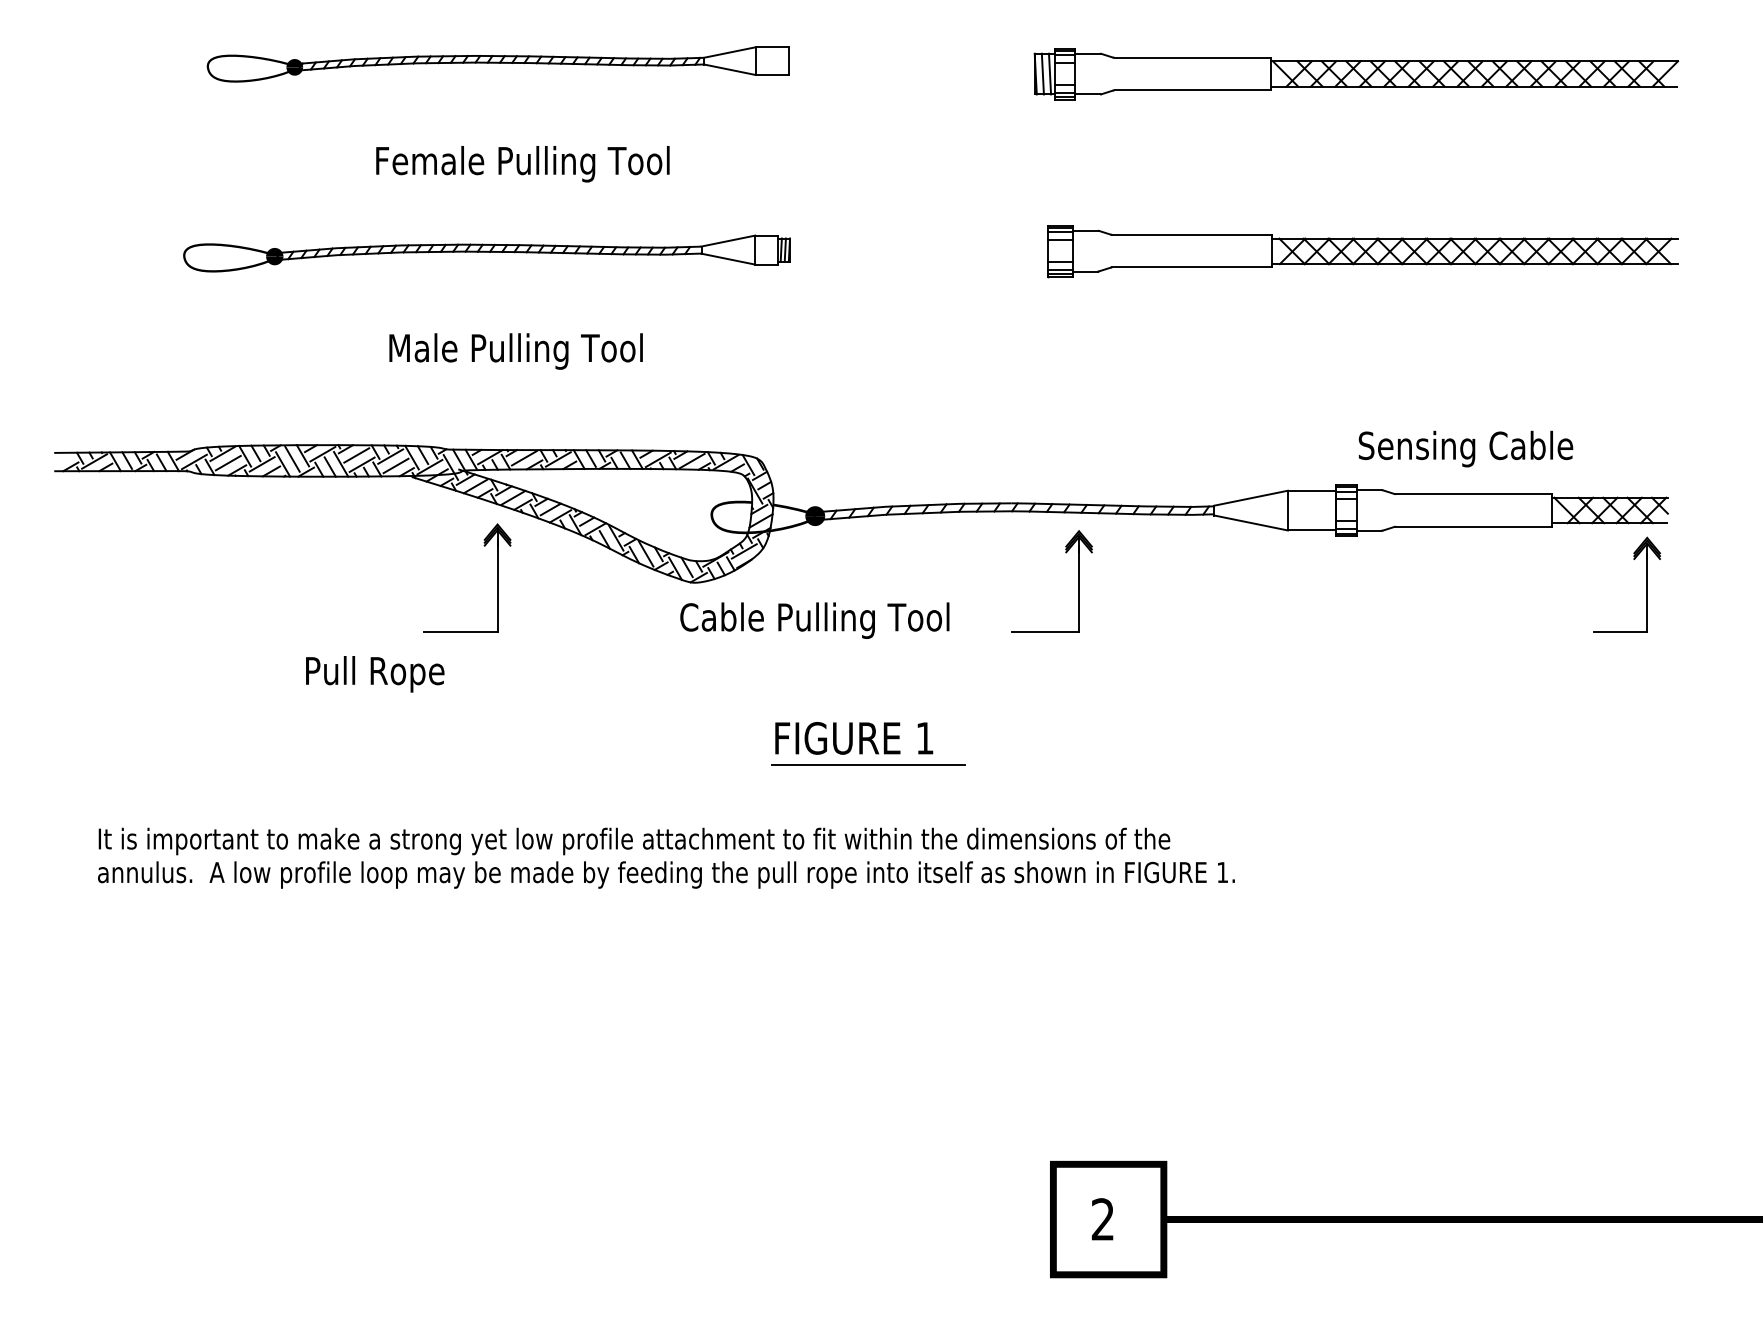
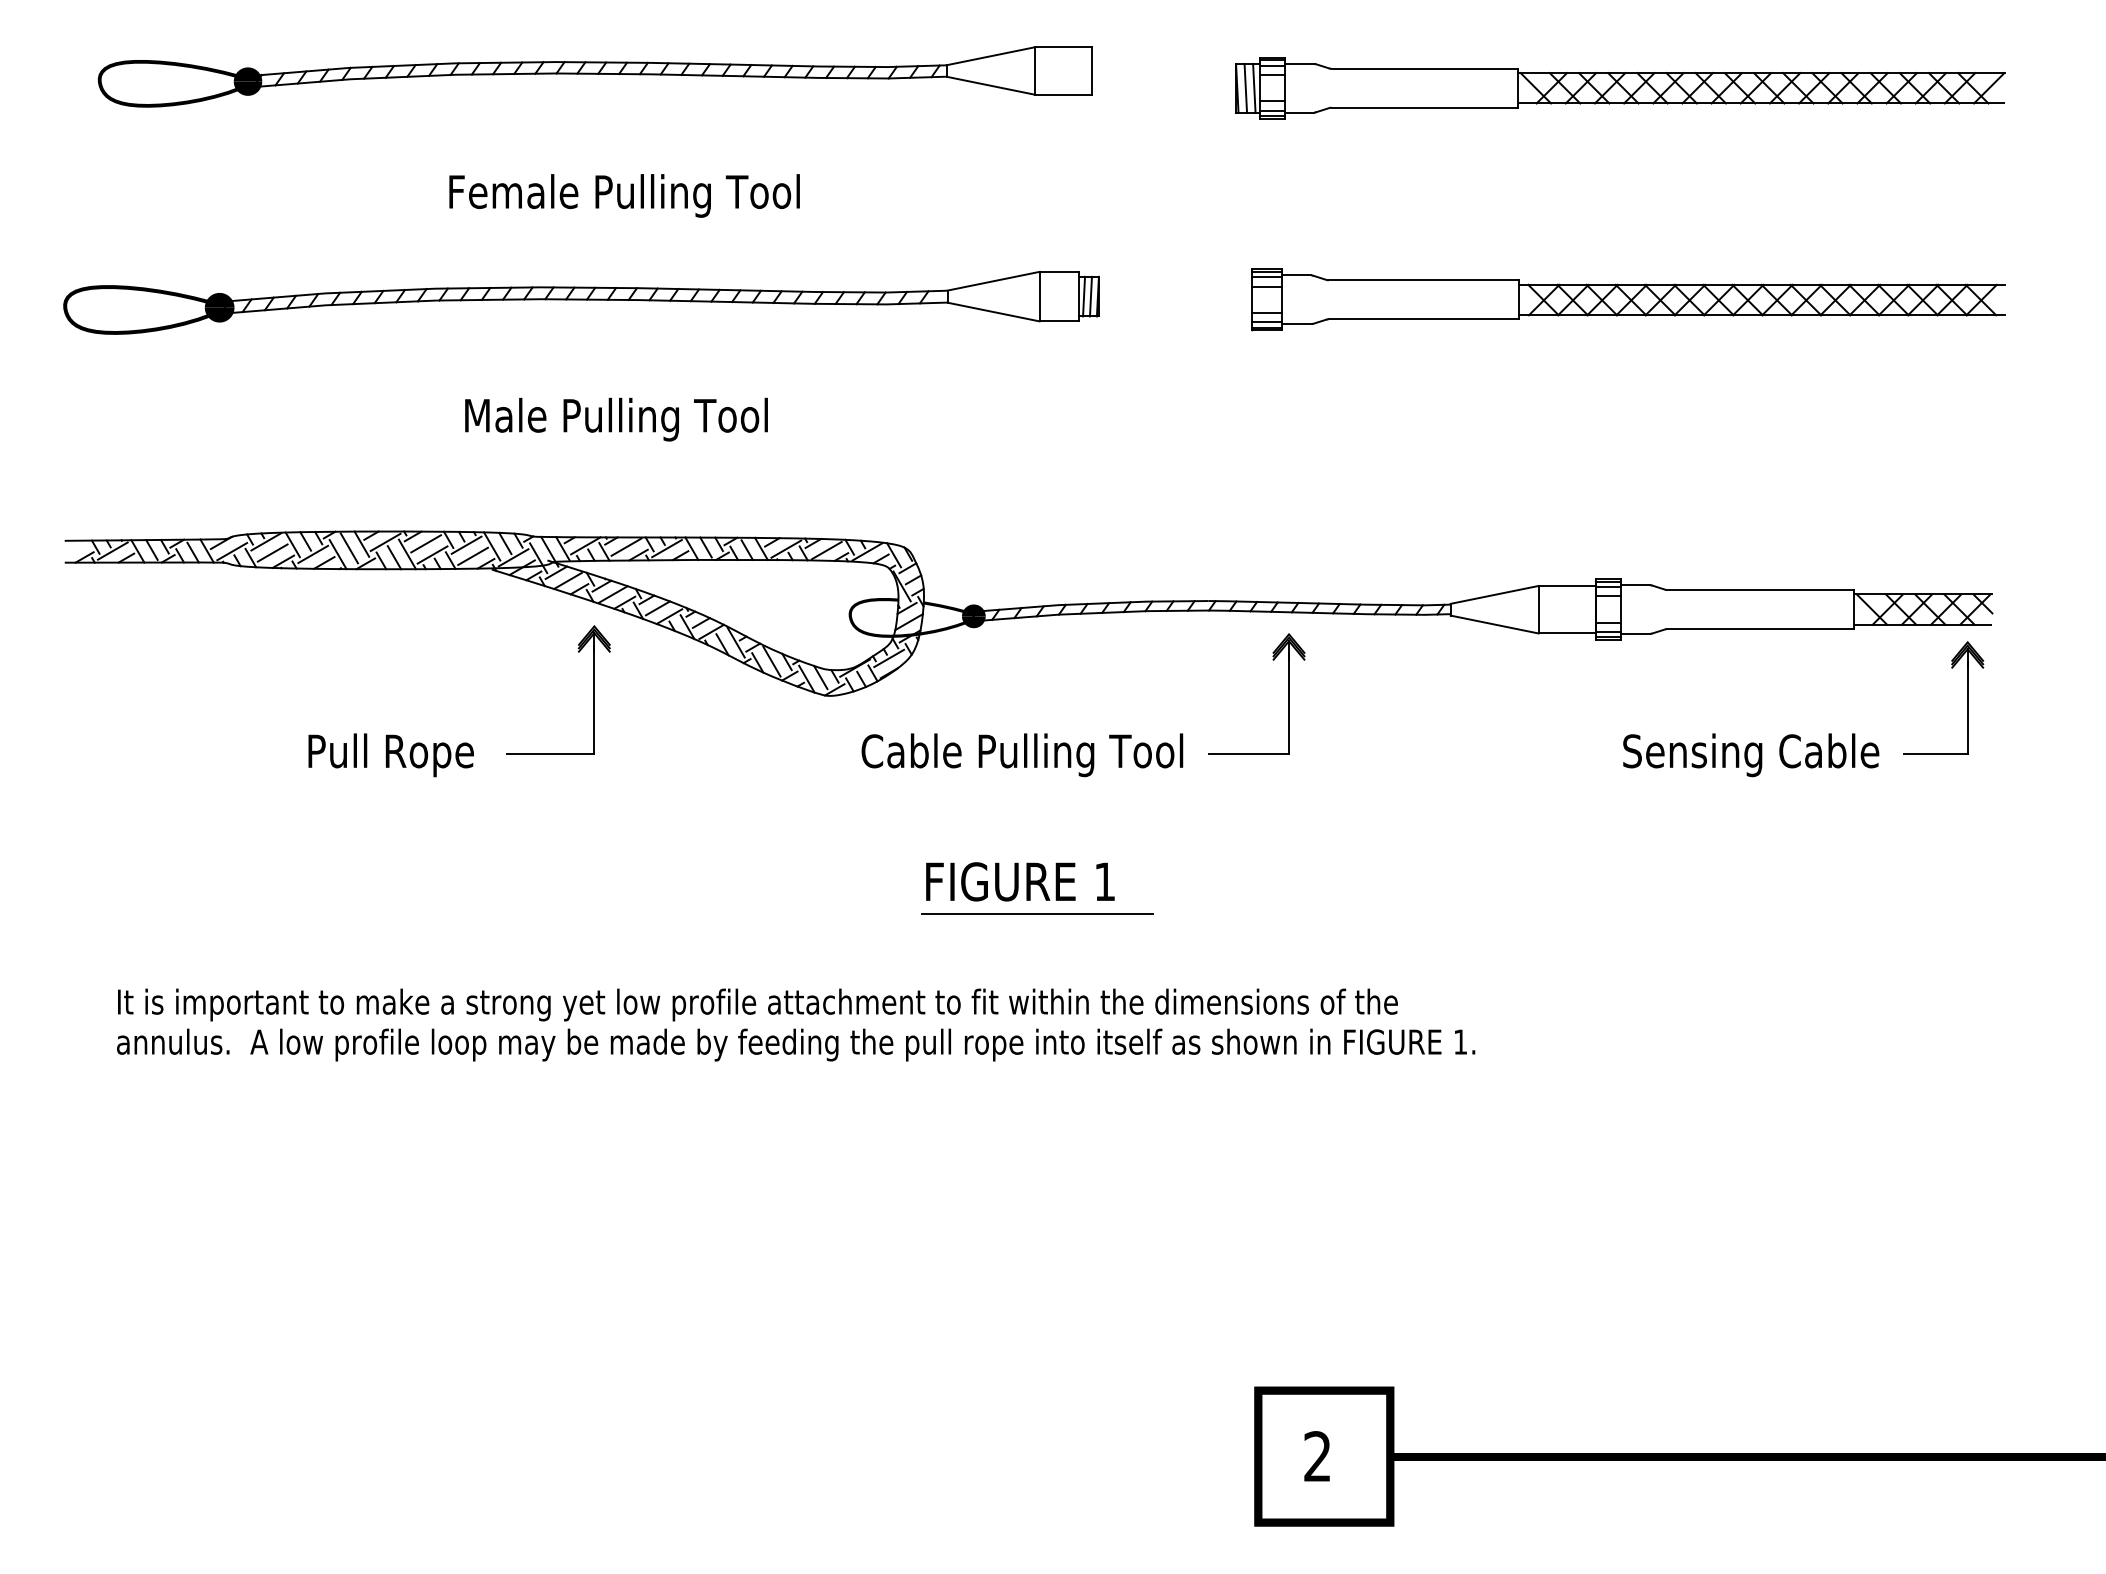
part: (497, 64) -> (594, 76), size x1.43
part: (486, 253) -> (581, 302), size x1.43
text: (1466, 449) -> (1751, 755), moved
text: (814, 620) -> (1022, 755), moved
text: (374, 674) -> (390, 755), moved

